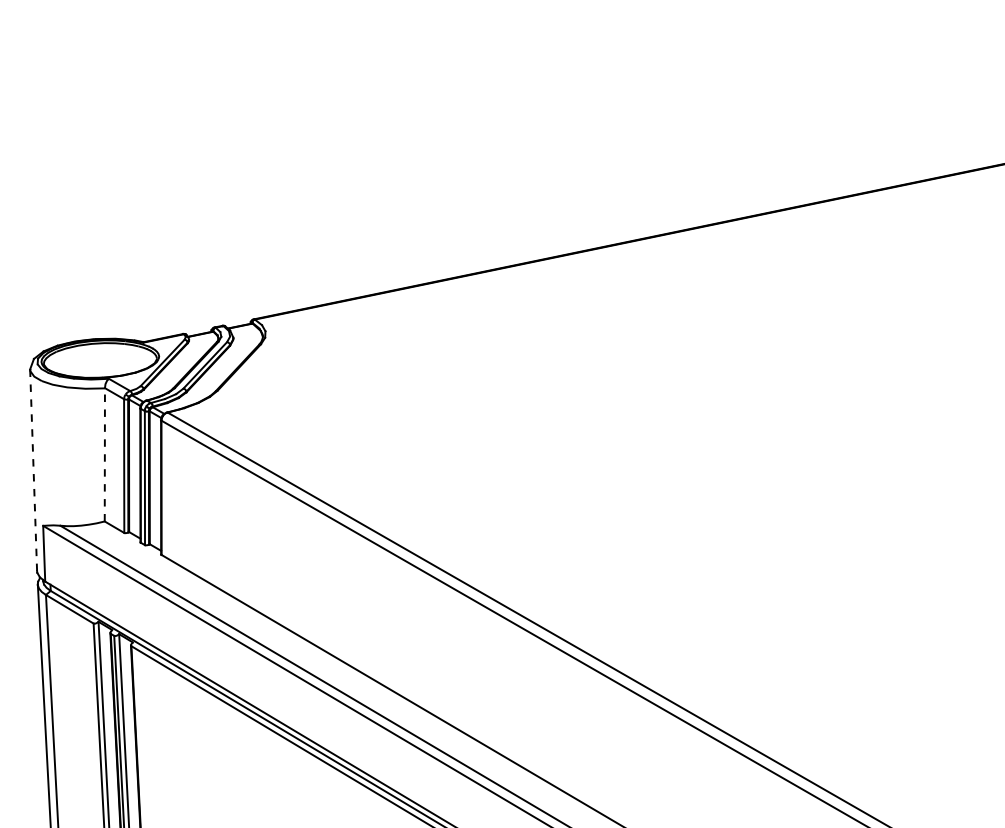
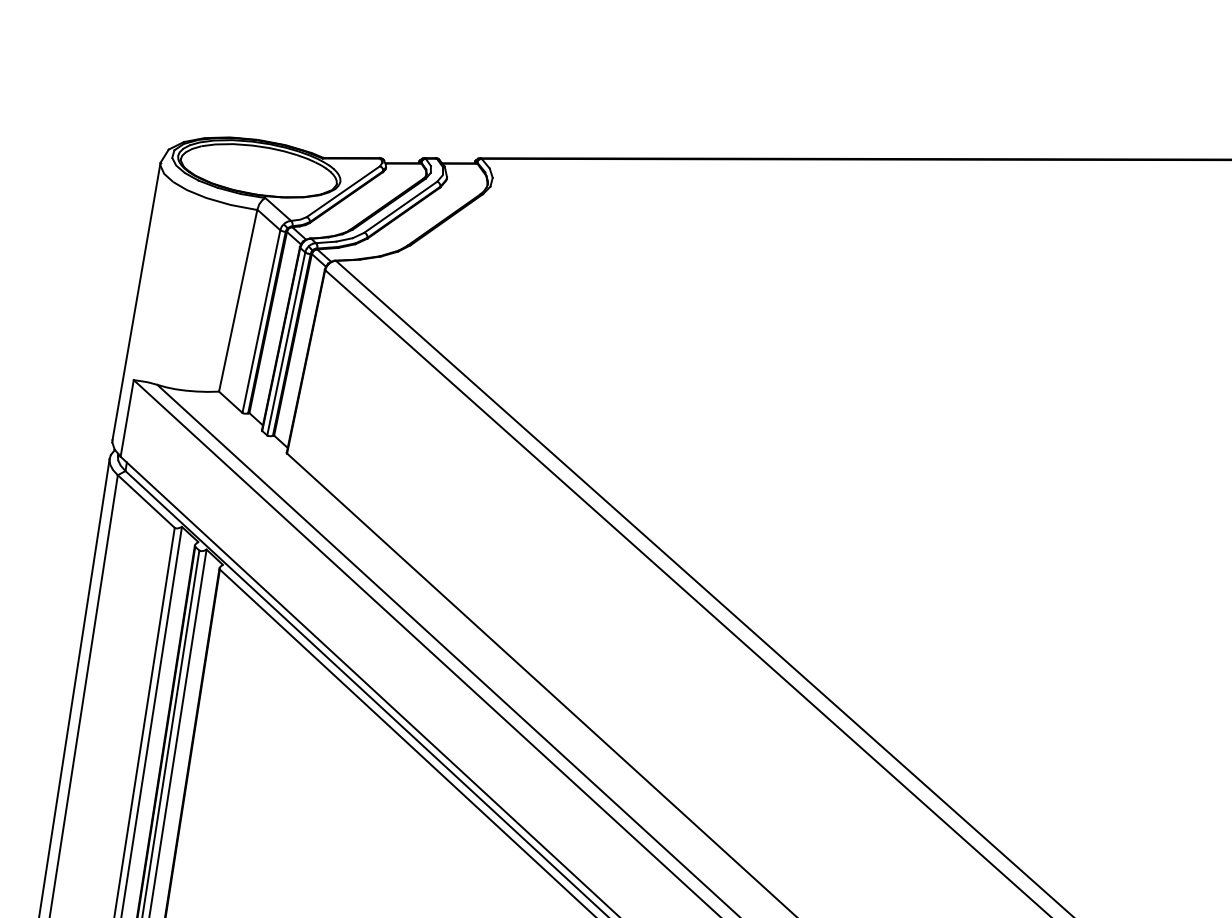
line: (104, 454) -> (237, 300), dashed -> solid
line: (33, 470) -> (136, 301), dashed -> solid

